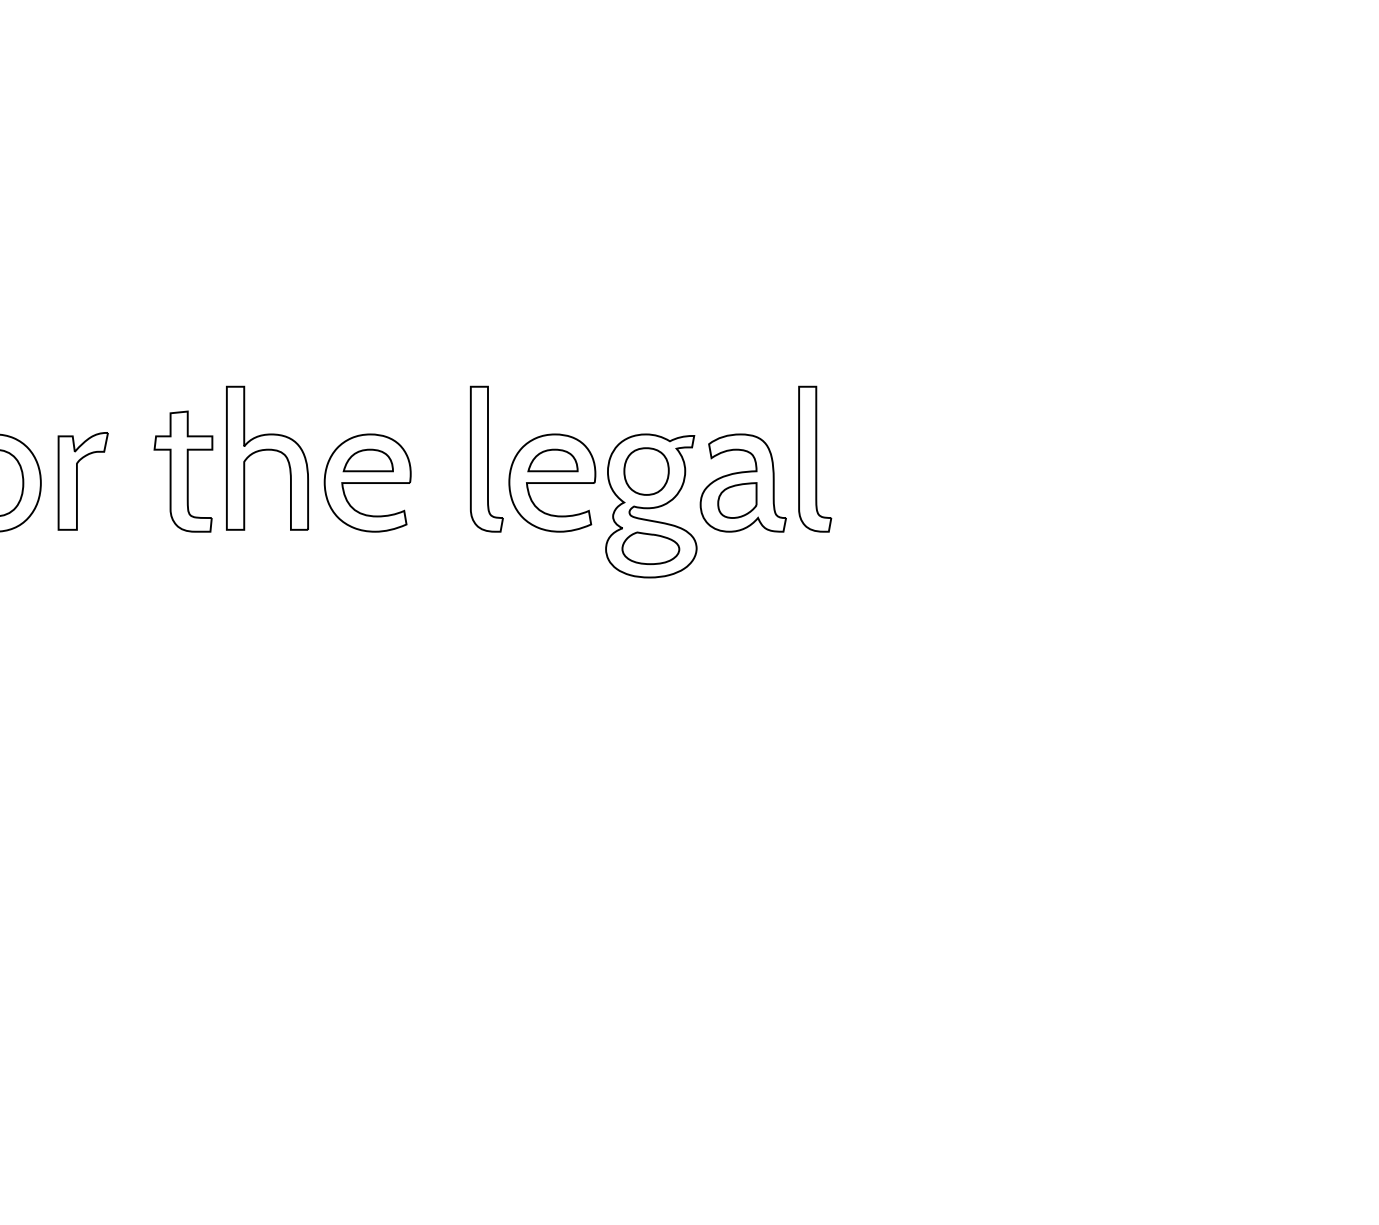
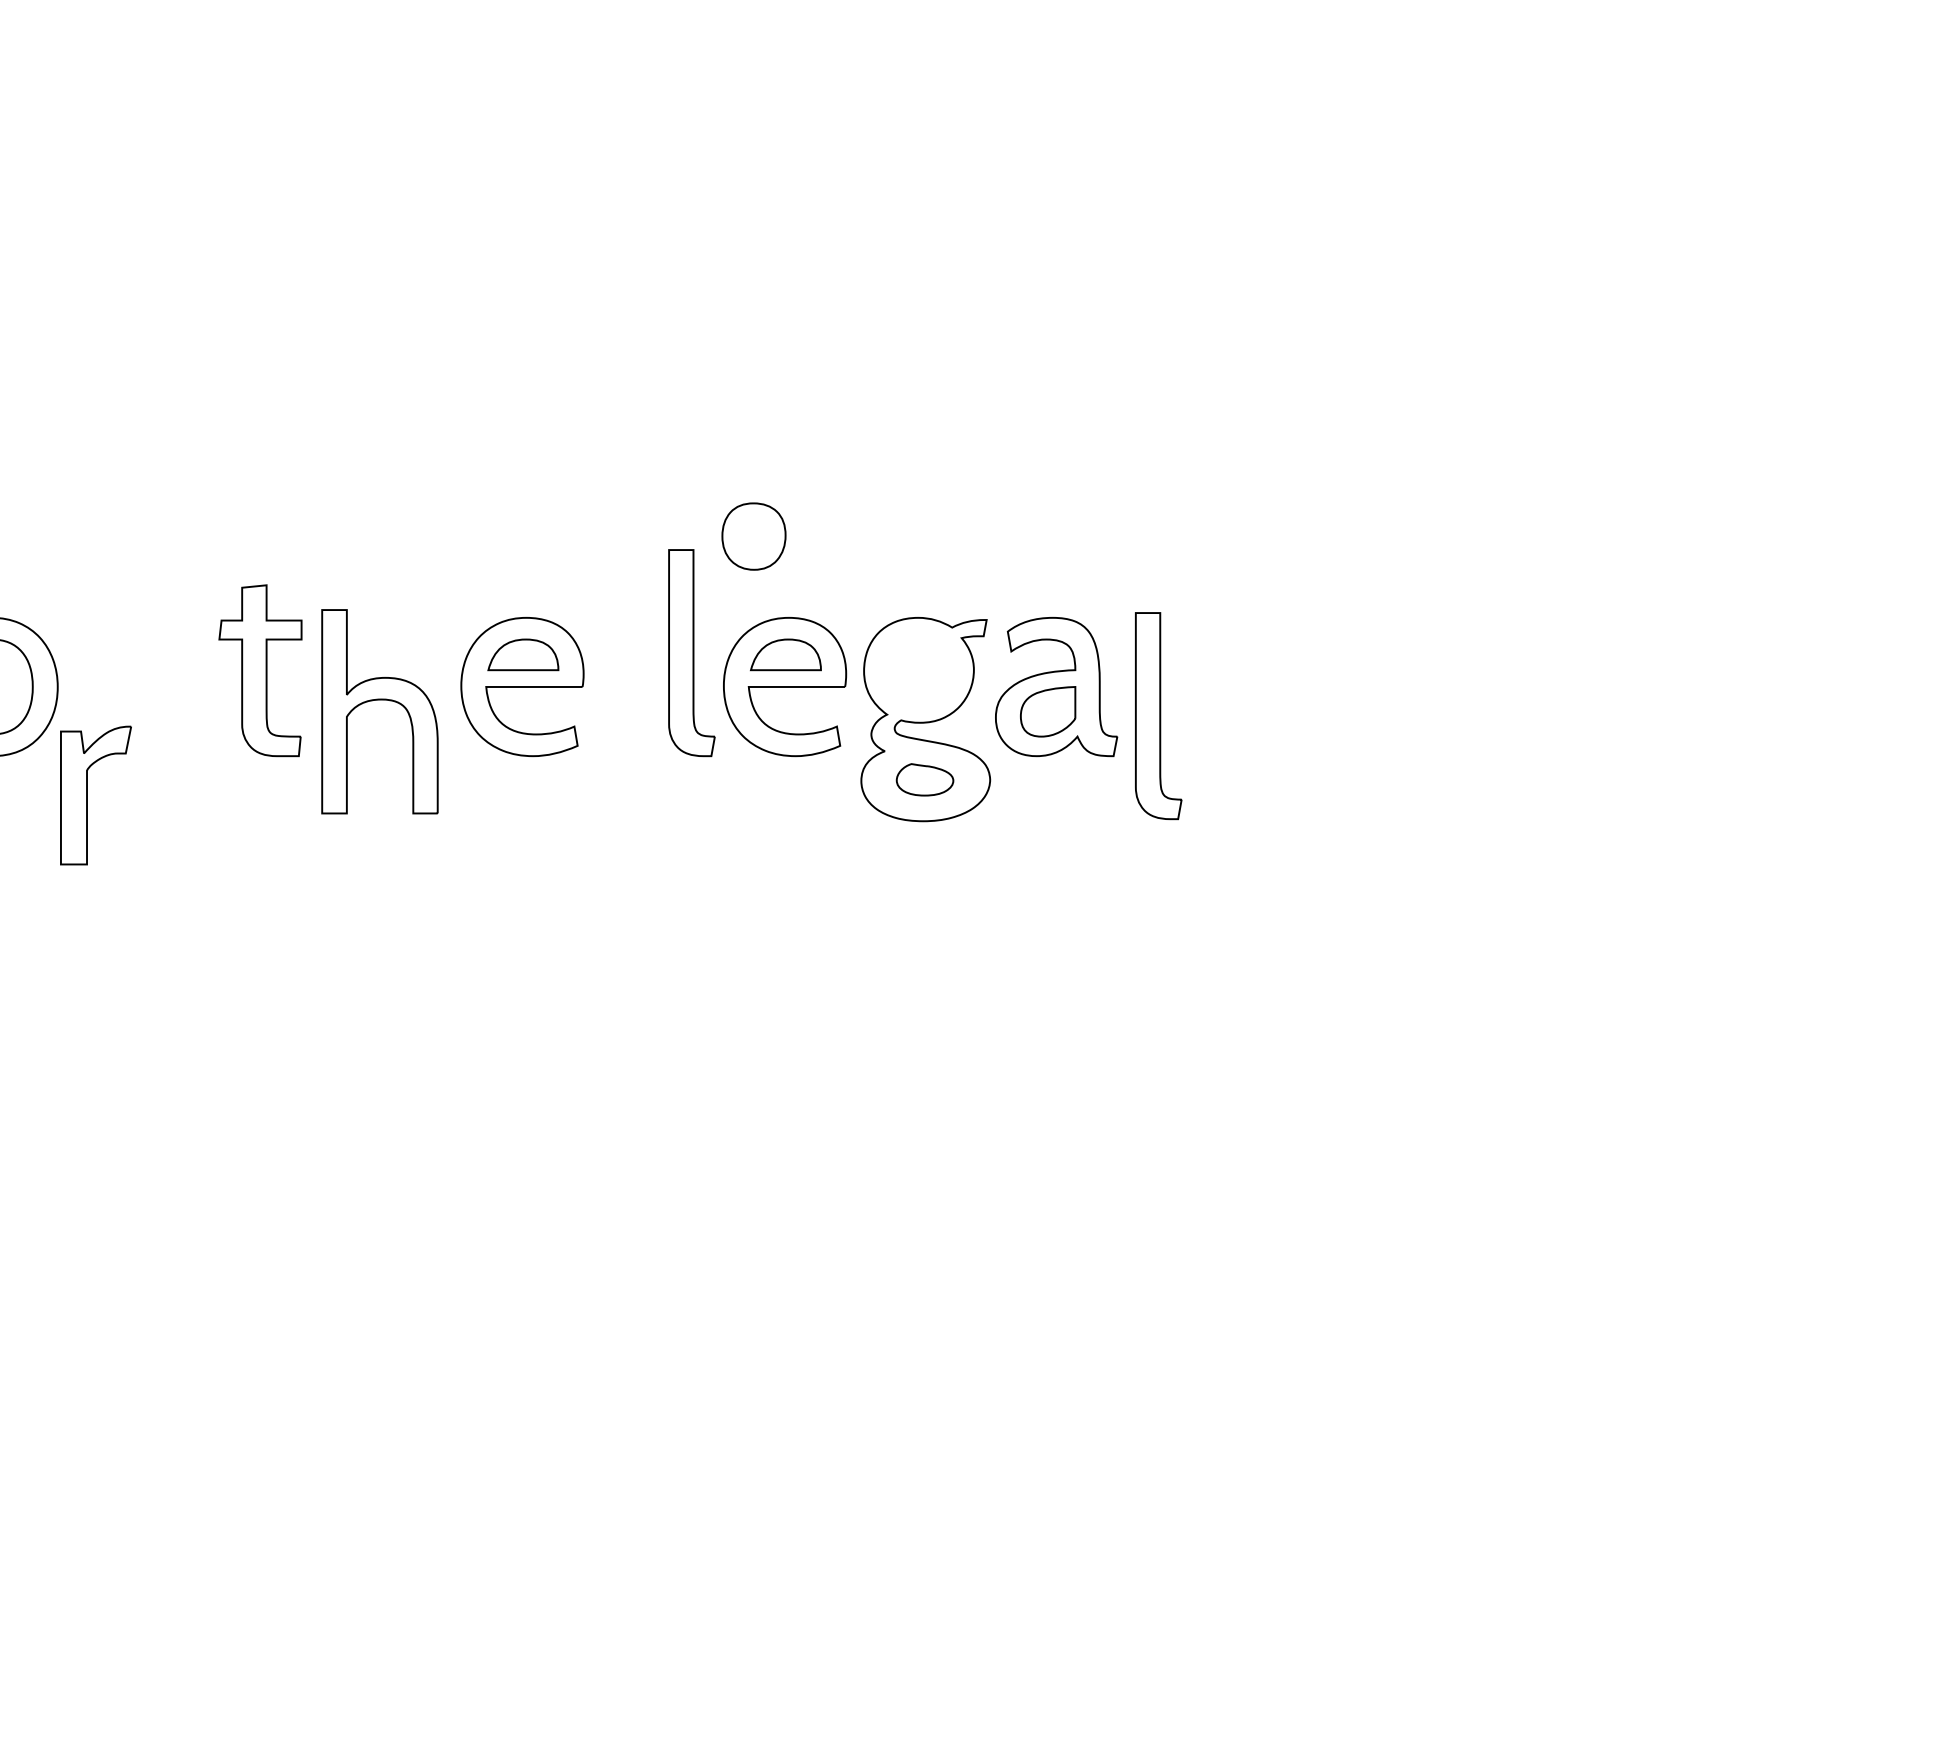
part: (267, 450) -> (379, 700), moved
part: (815, 459) -> (1158, 716), moved
part: (646, 471) -> (753, 536), moved
part: (77, 481) -> (87, 795), moved
part: (650, 548) -> (924, 779), size x0.7

